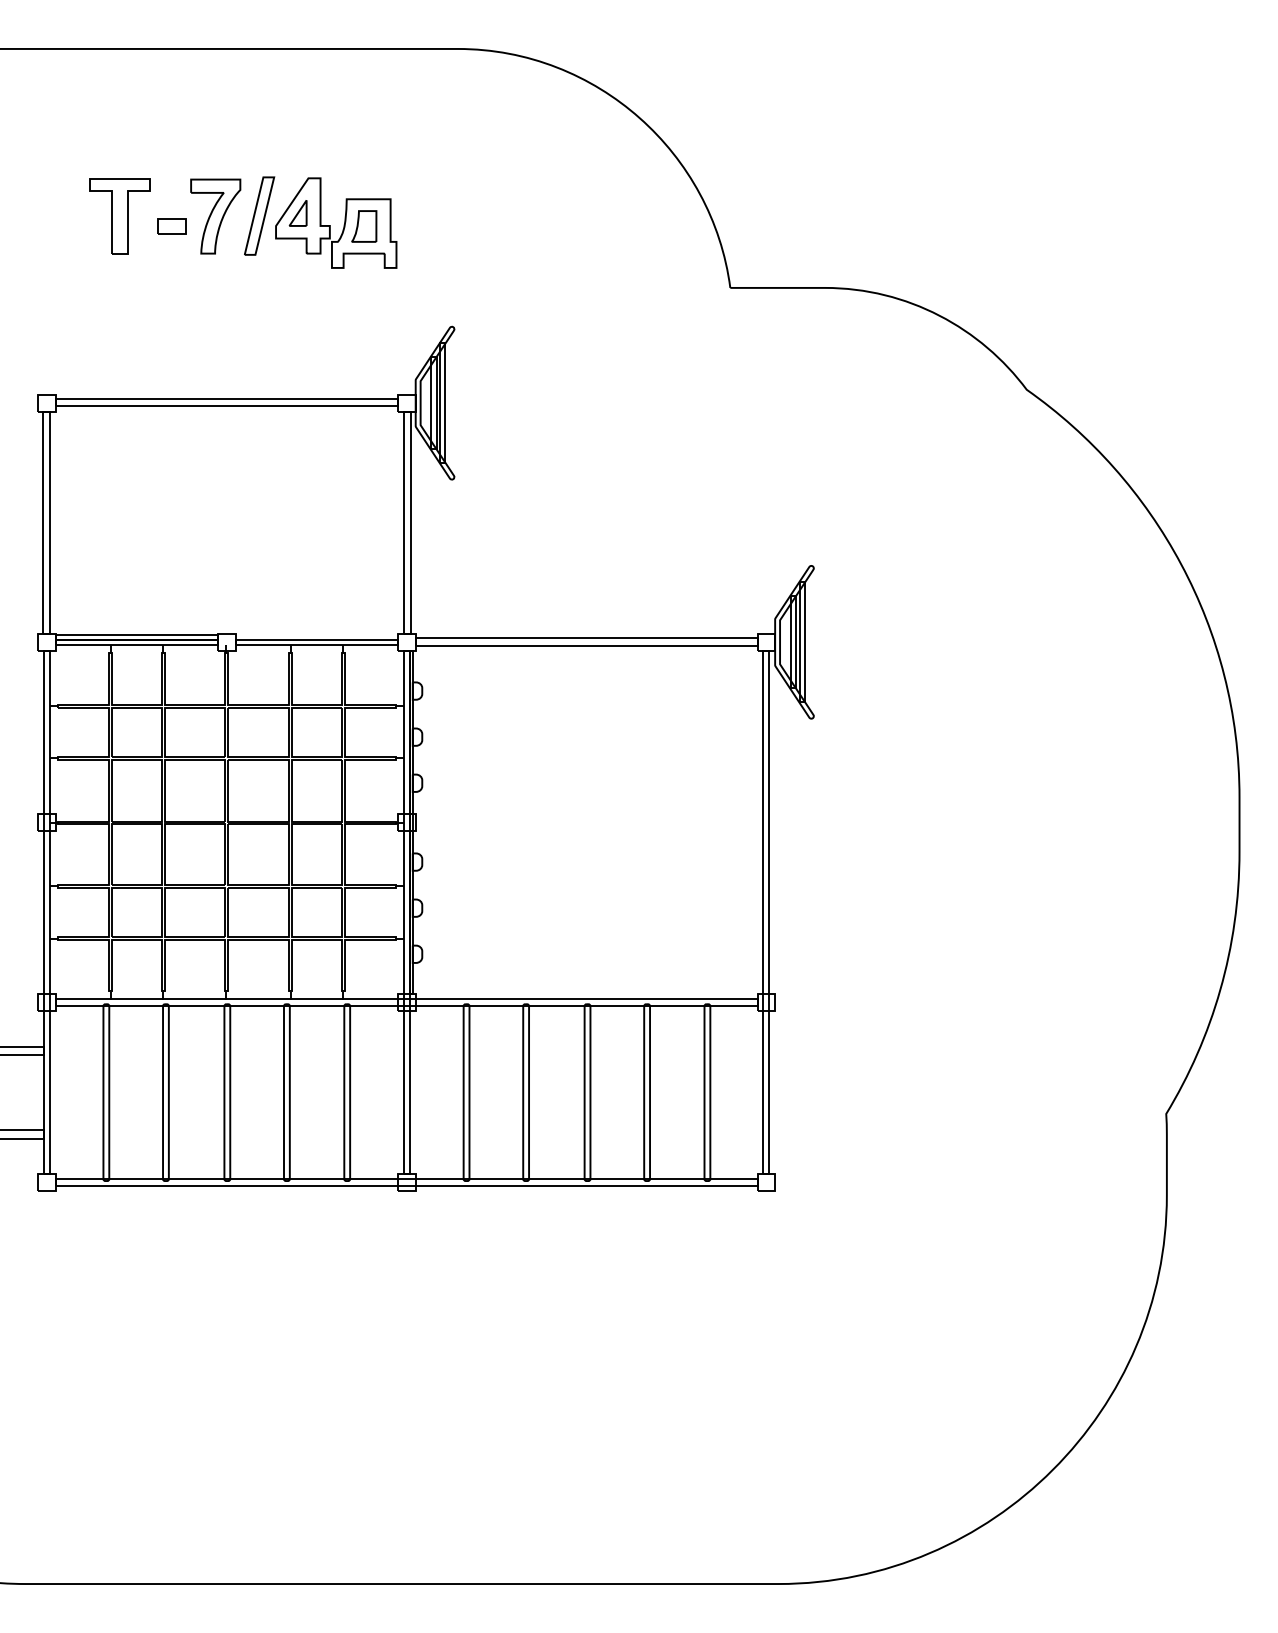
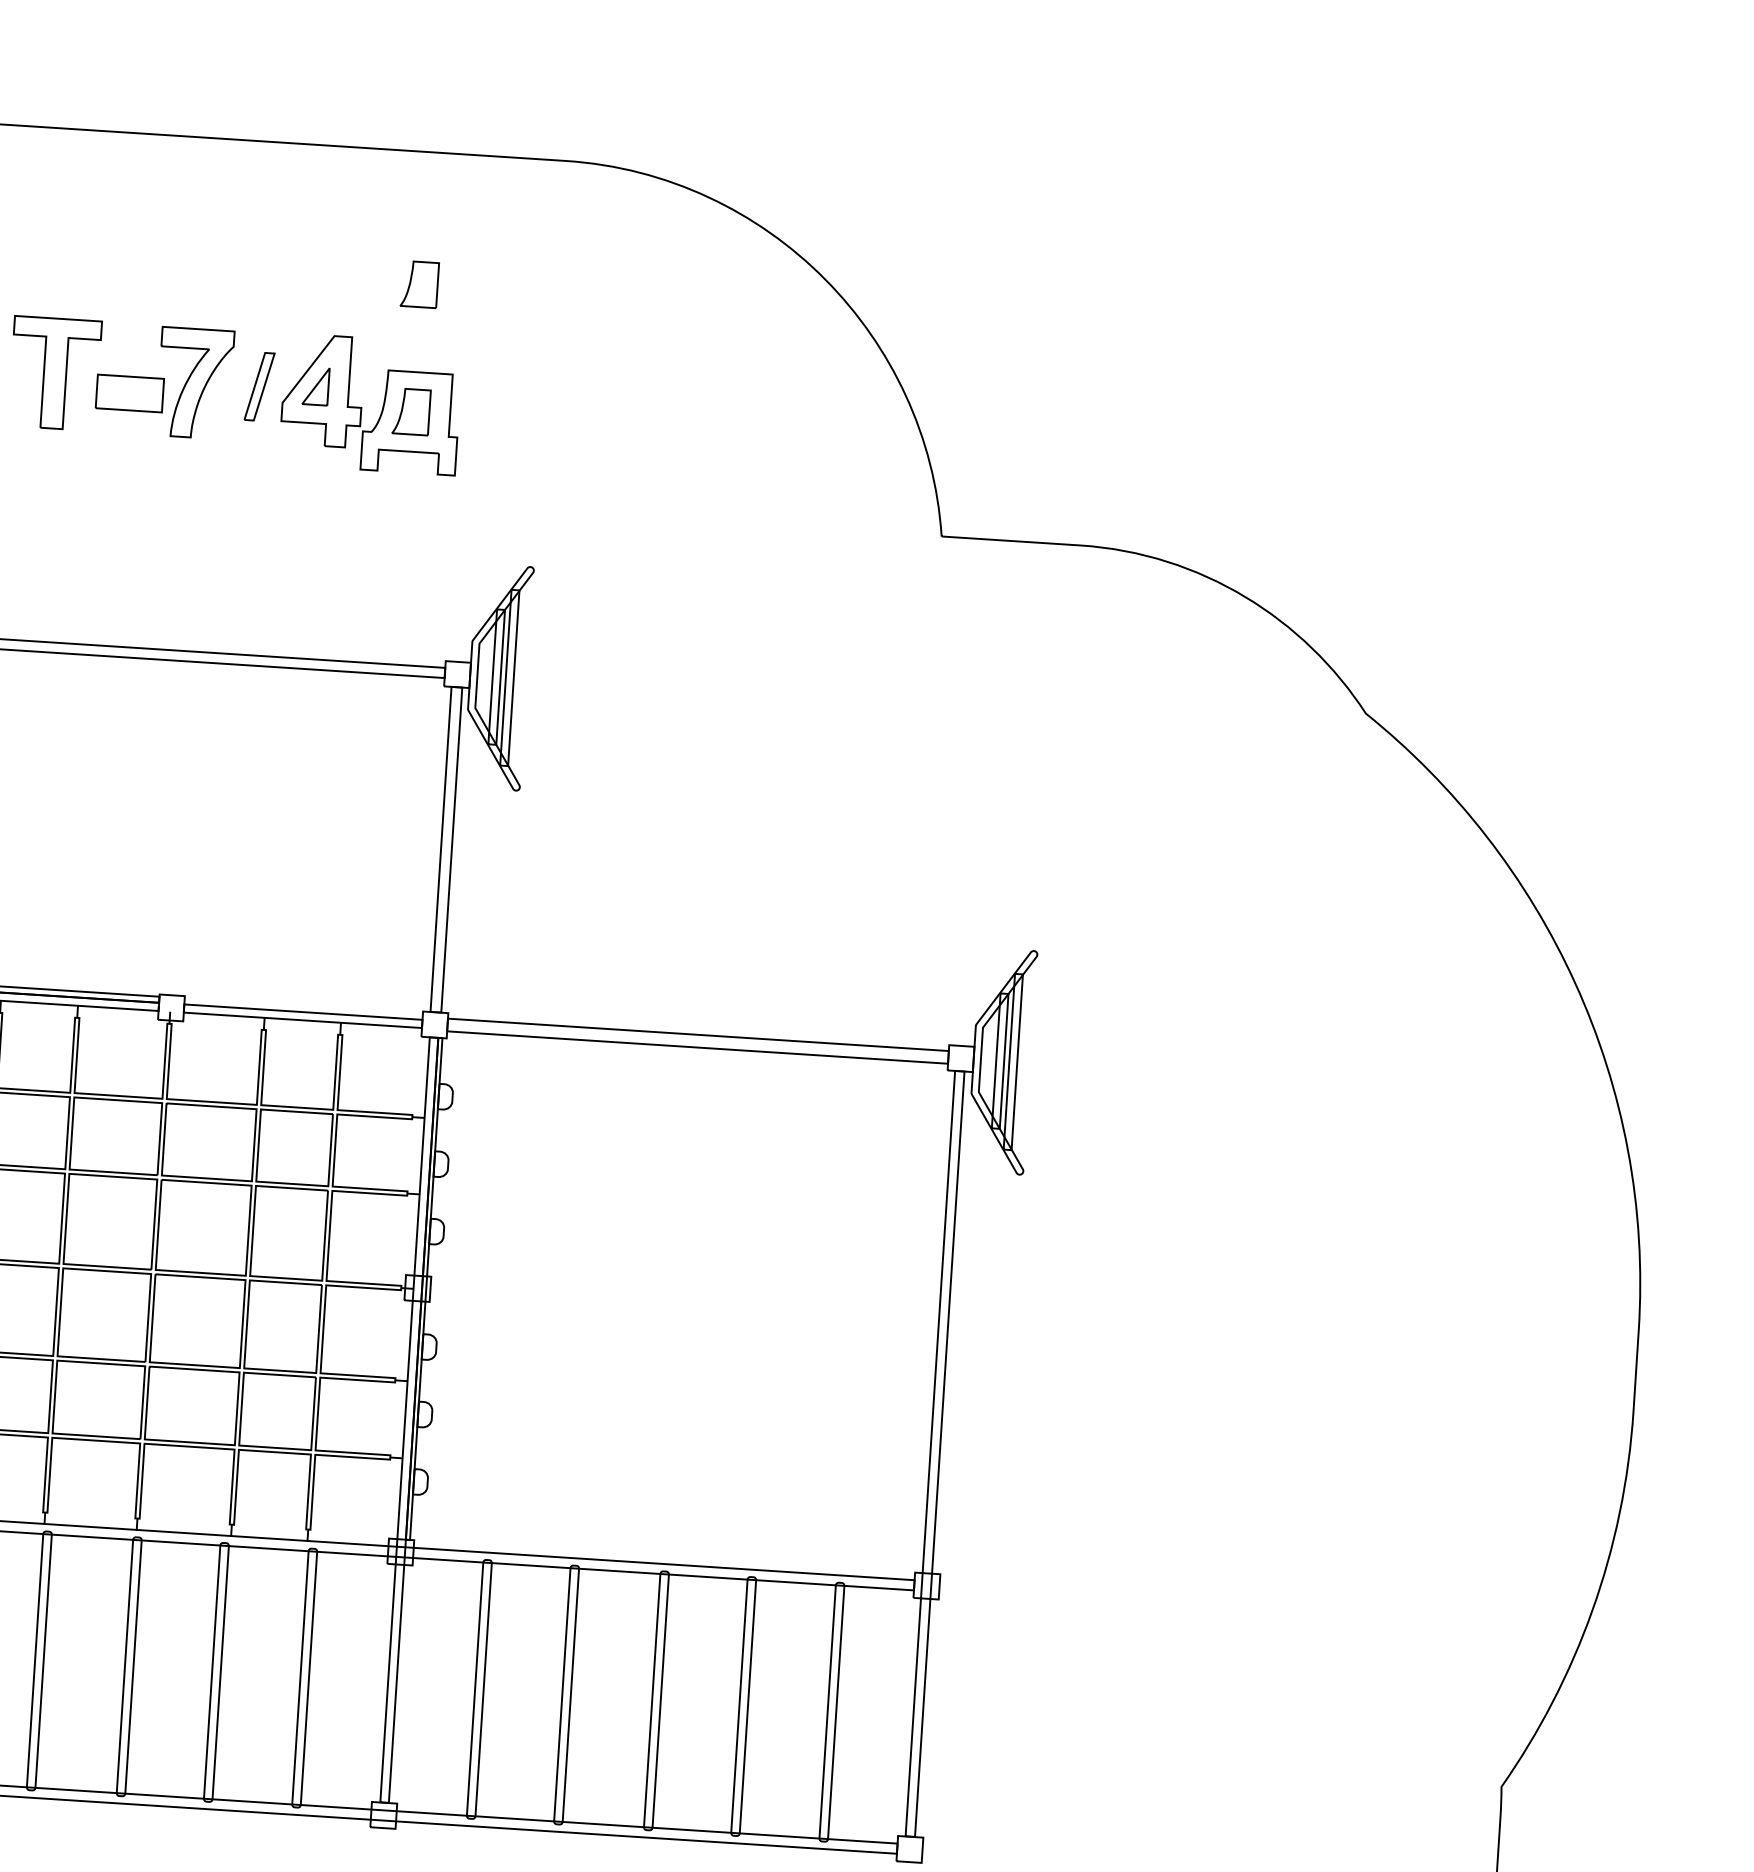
part: (364, 139) -> (420, 284), added
part: (259, 215) -> (259, 385), size x0.6
part: (171, 226) -> (129, 393), size x1.6

